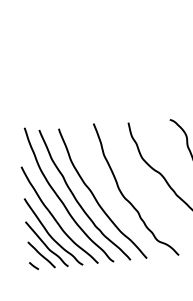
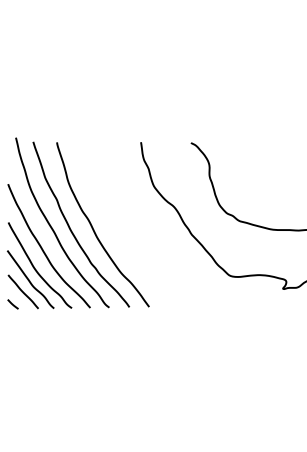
curve: (127, 198) -> (131, 233), removed

